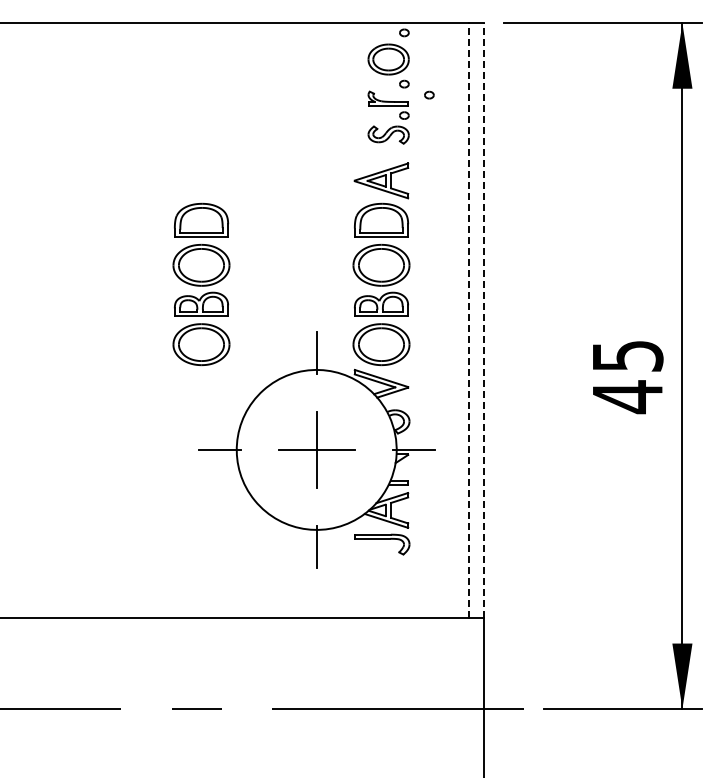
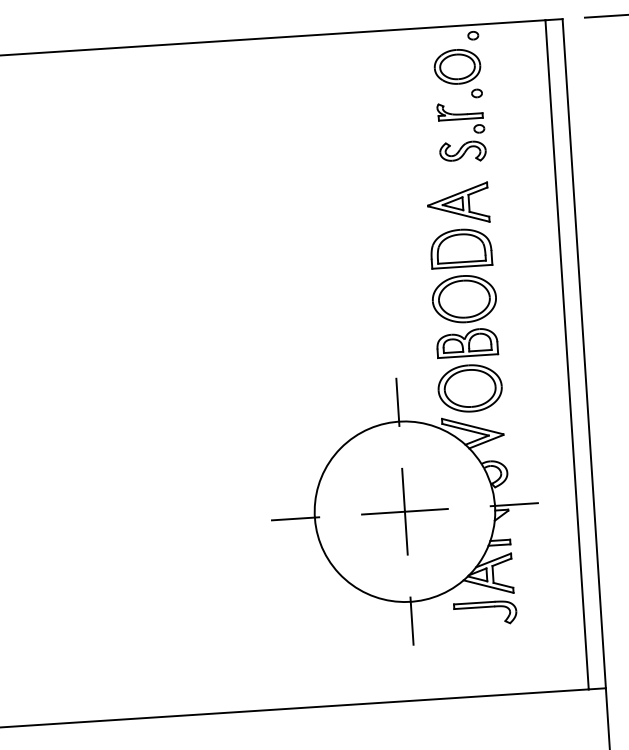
part: (429, 94) -> (506, 103), removed
part: (201, 283) -> (263, 332), removed
line: (469, 319) -> (567, 353), dashed -> solid
line: (484, 319) -> (584, 352), dashed -> solid

